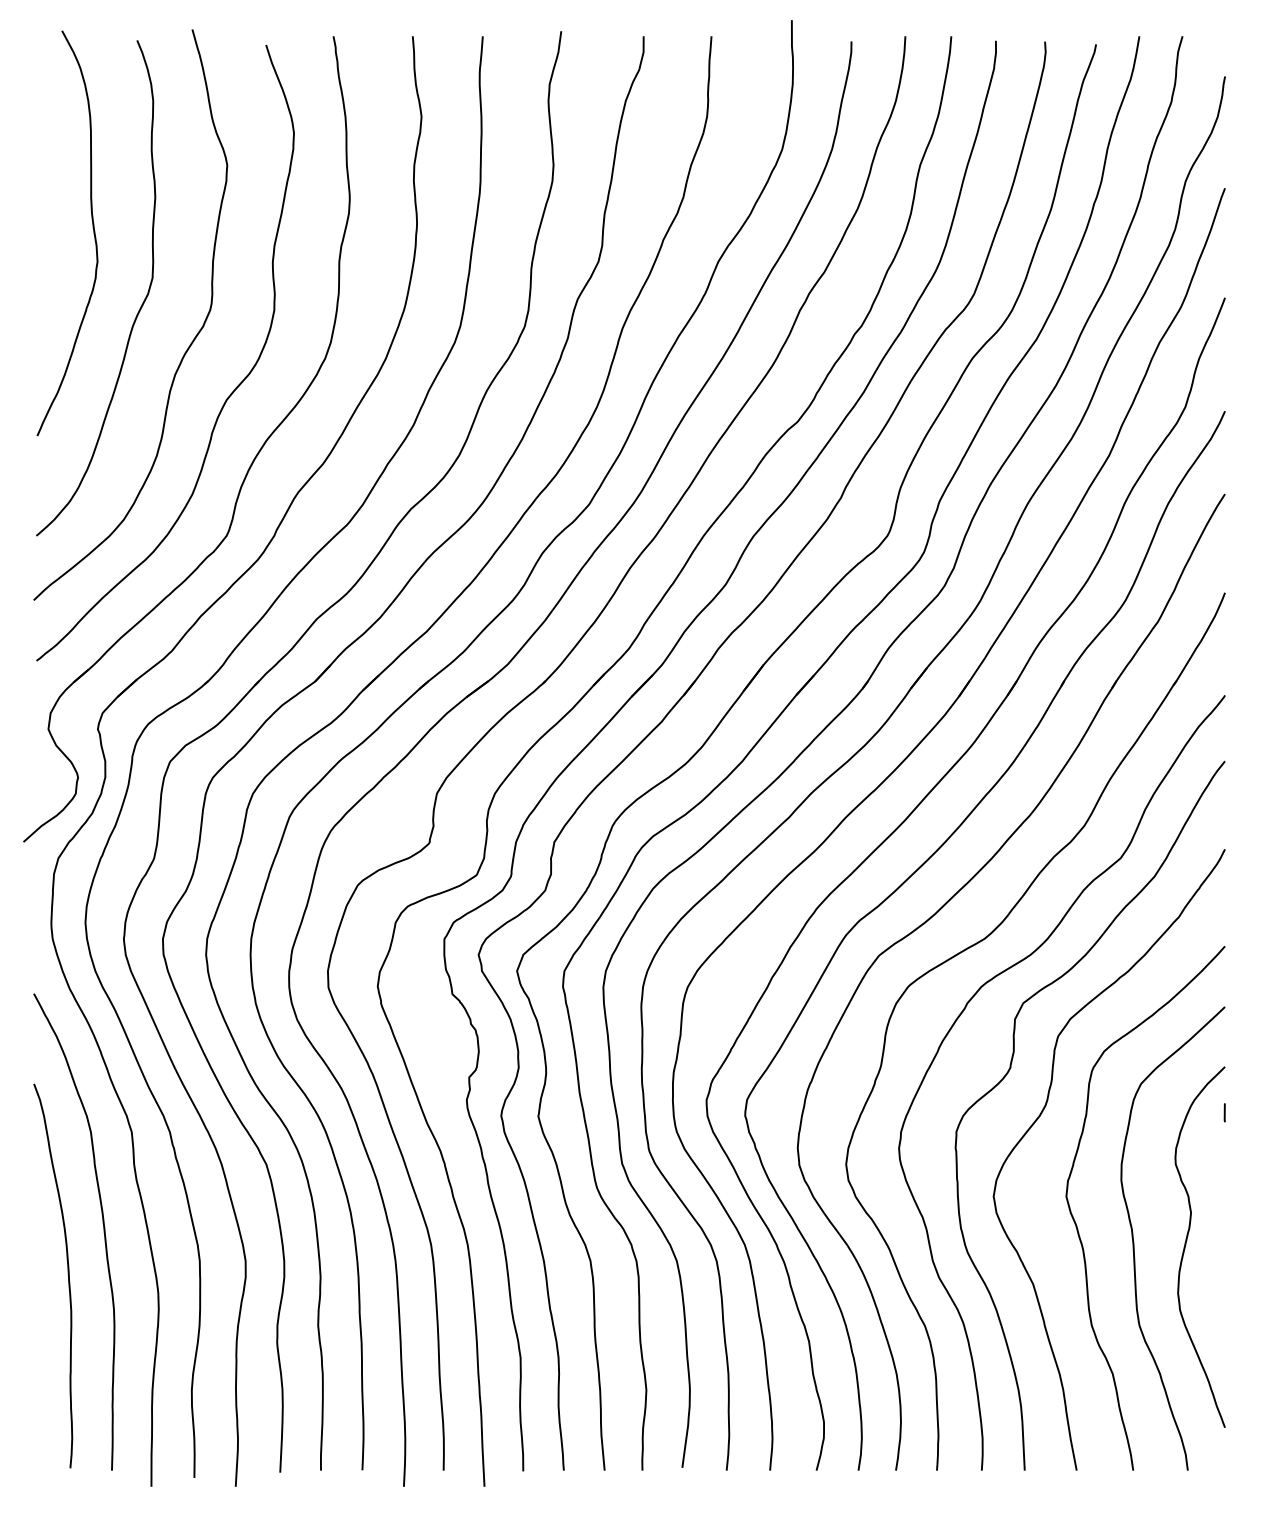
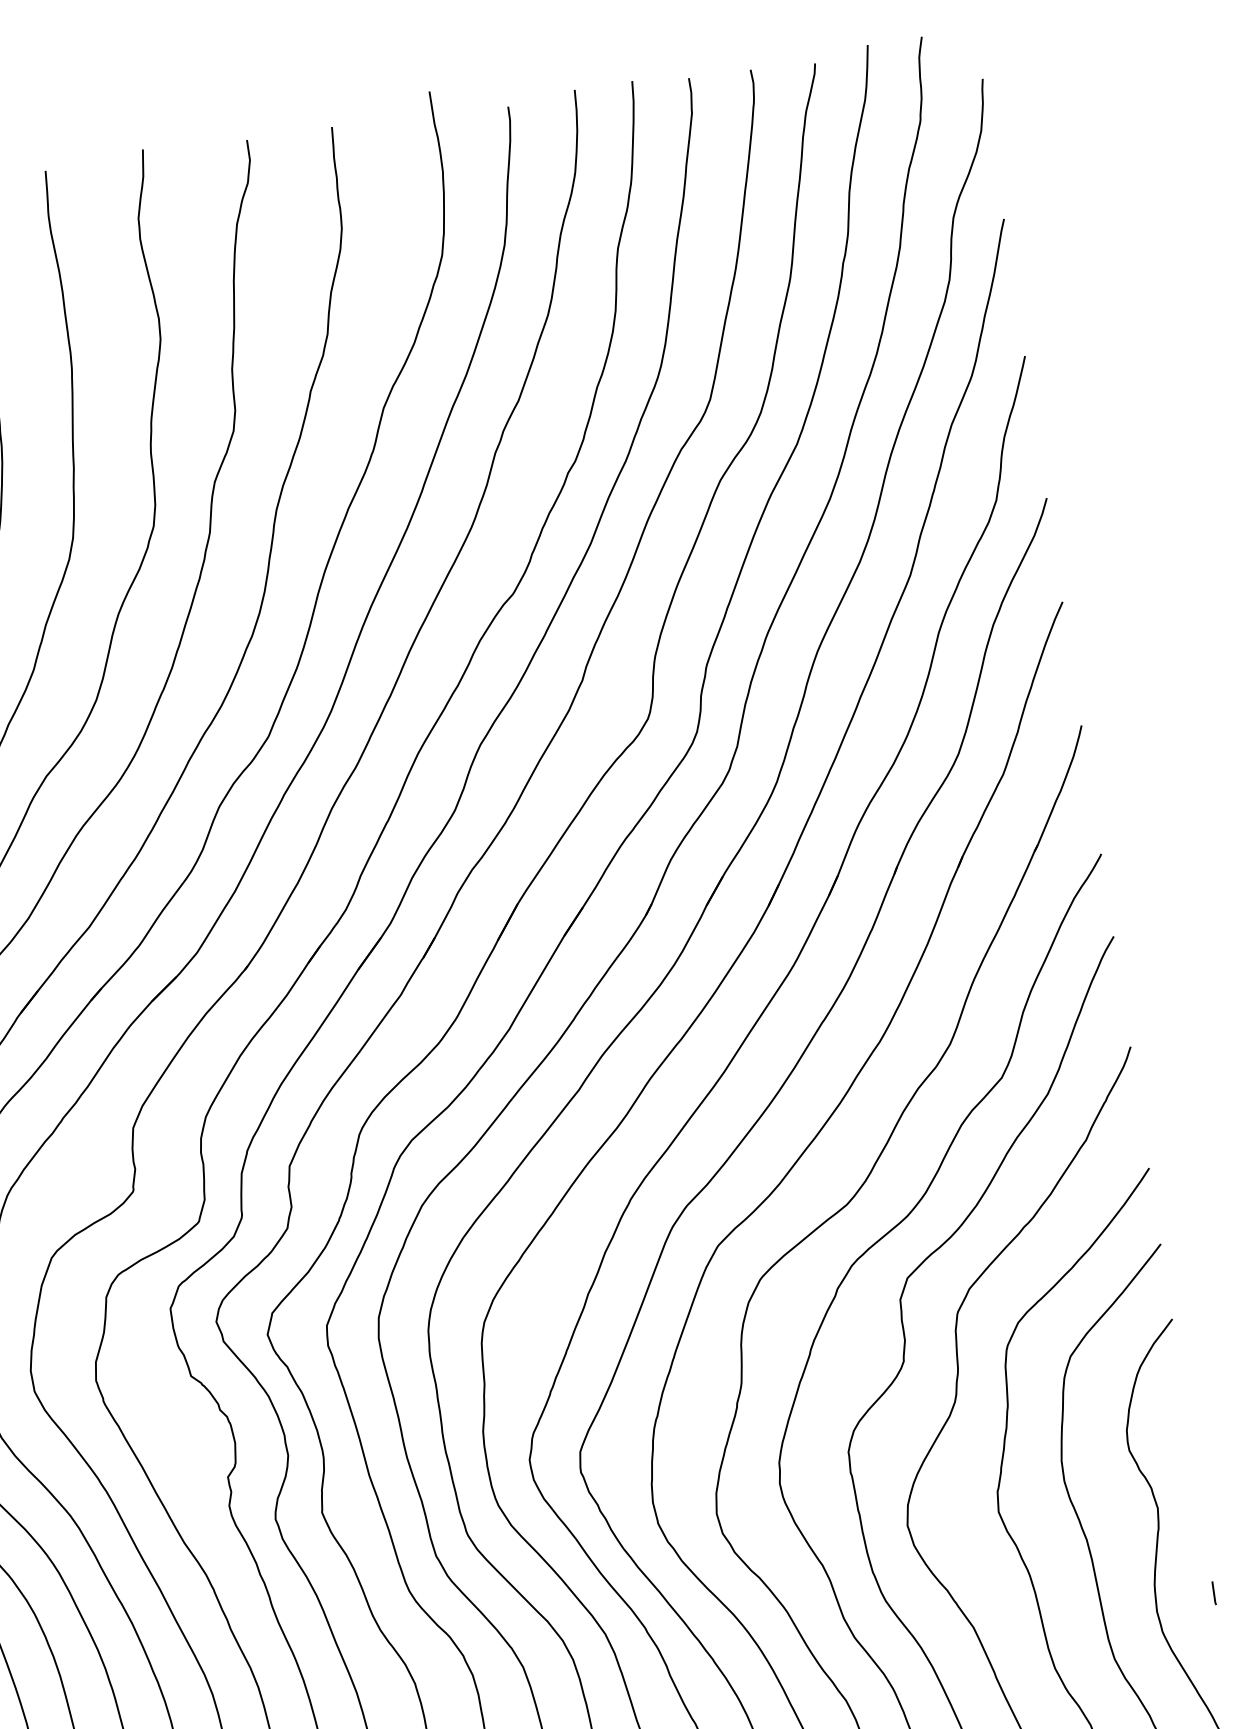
line: (1224, 1112) -> (1213, 1592), moved

